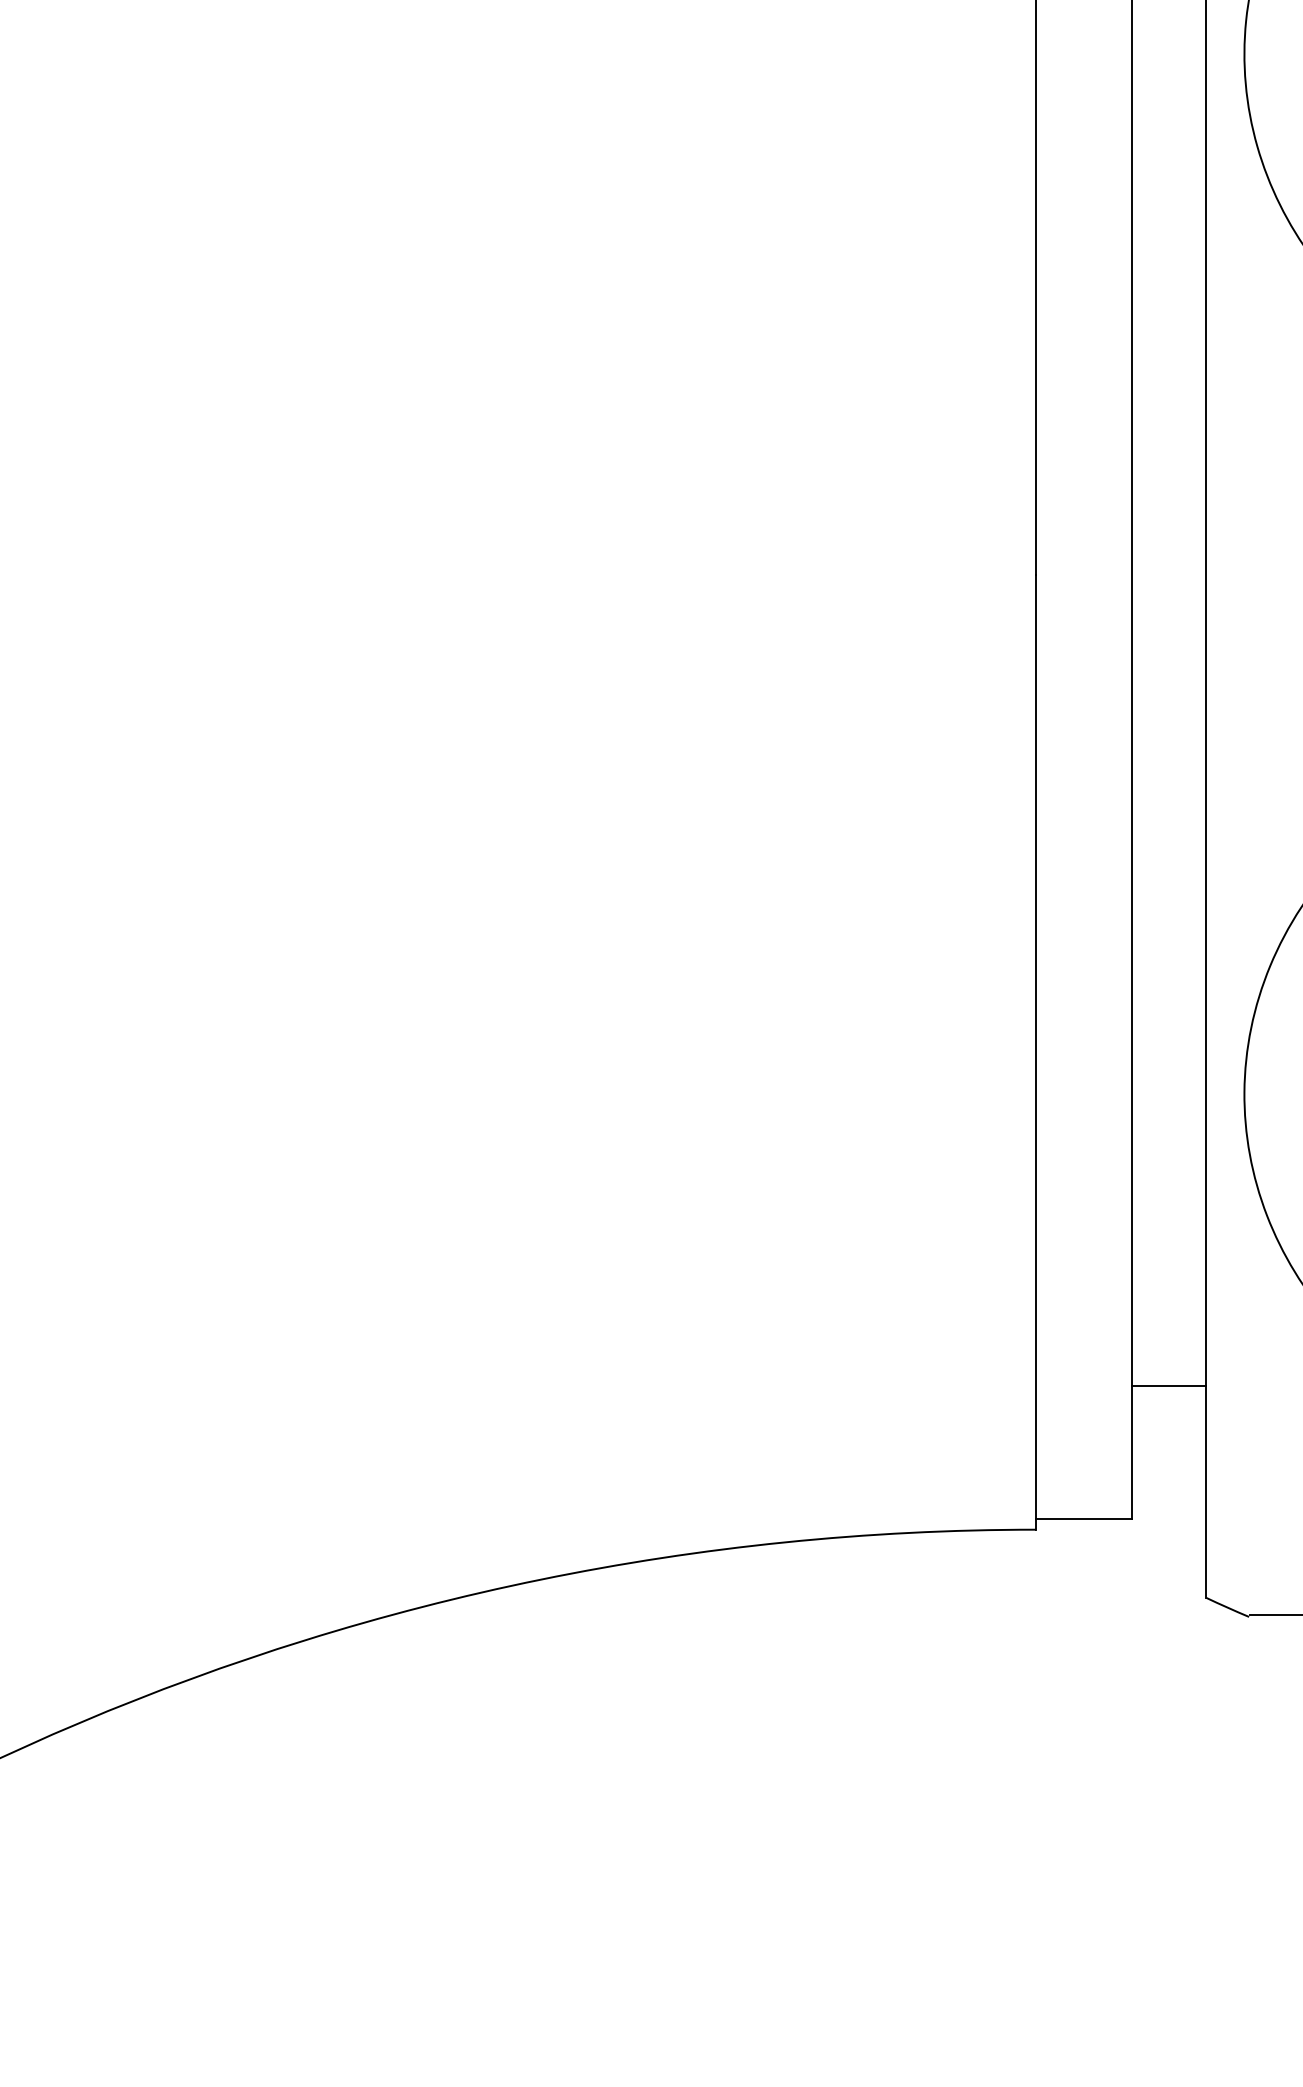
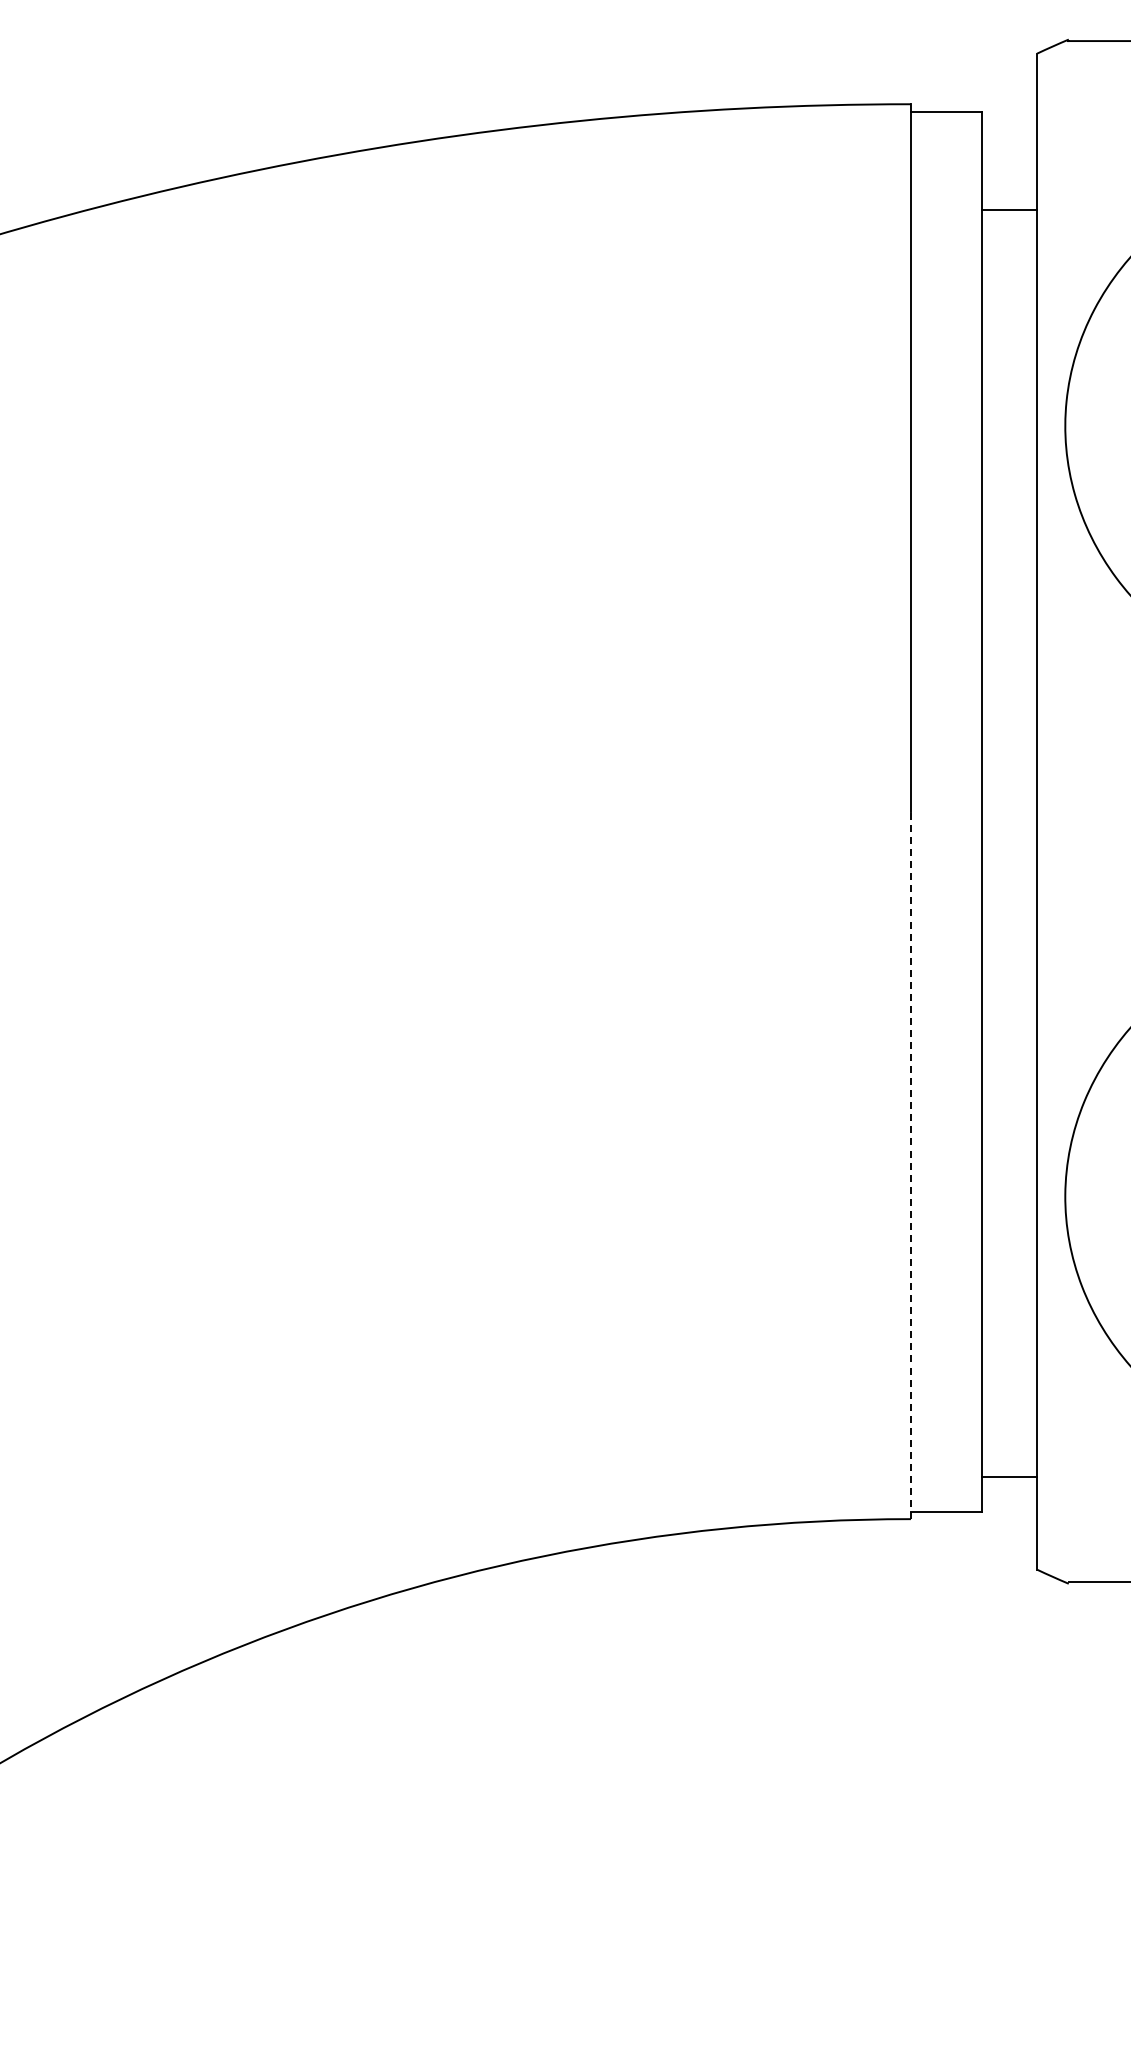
line: (1035, 1052) -> (910, 1165), solid -> dashed
line: (1169, 1387) -> (1009, 1477), moved

